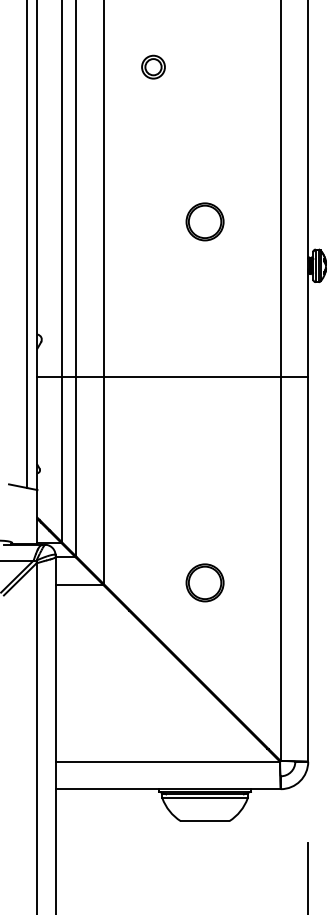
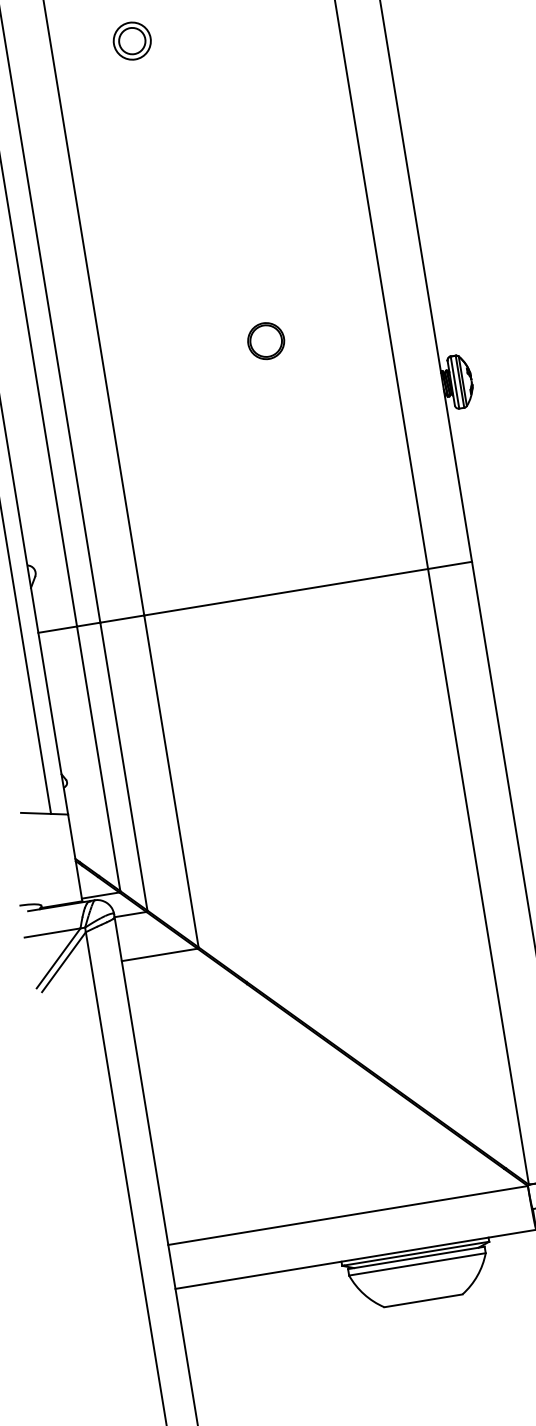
part: (153, 66) -> (132, 40), moved
part: (204, 221) -> (265, 340), size x0.6
part: (204, 582) -> (359, 918), removed

